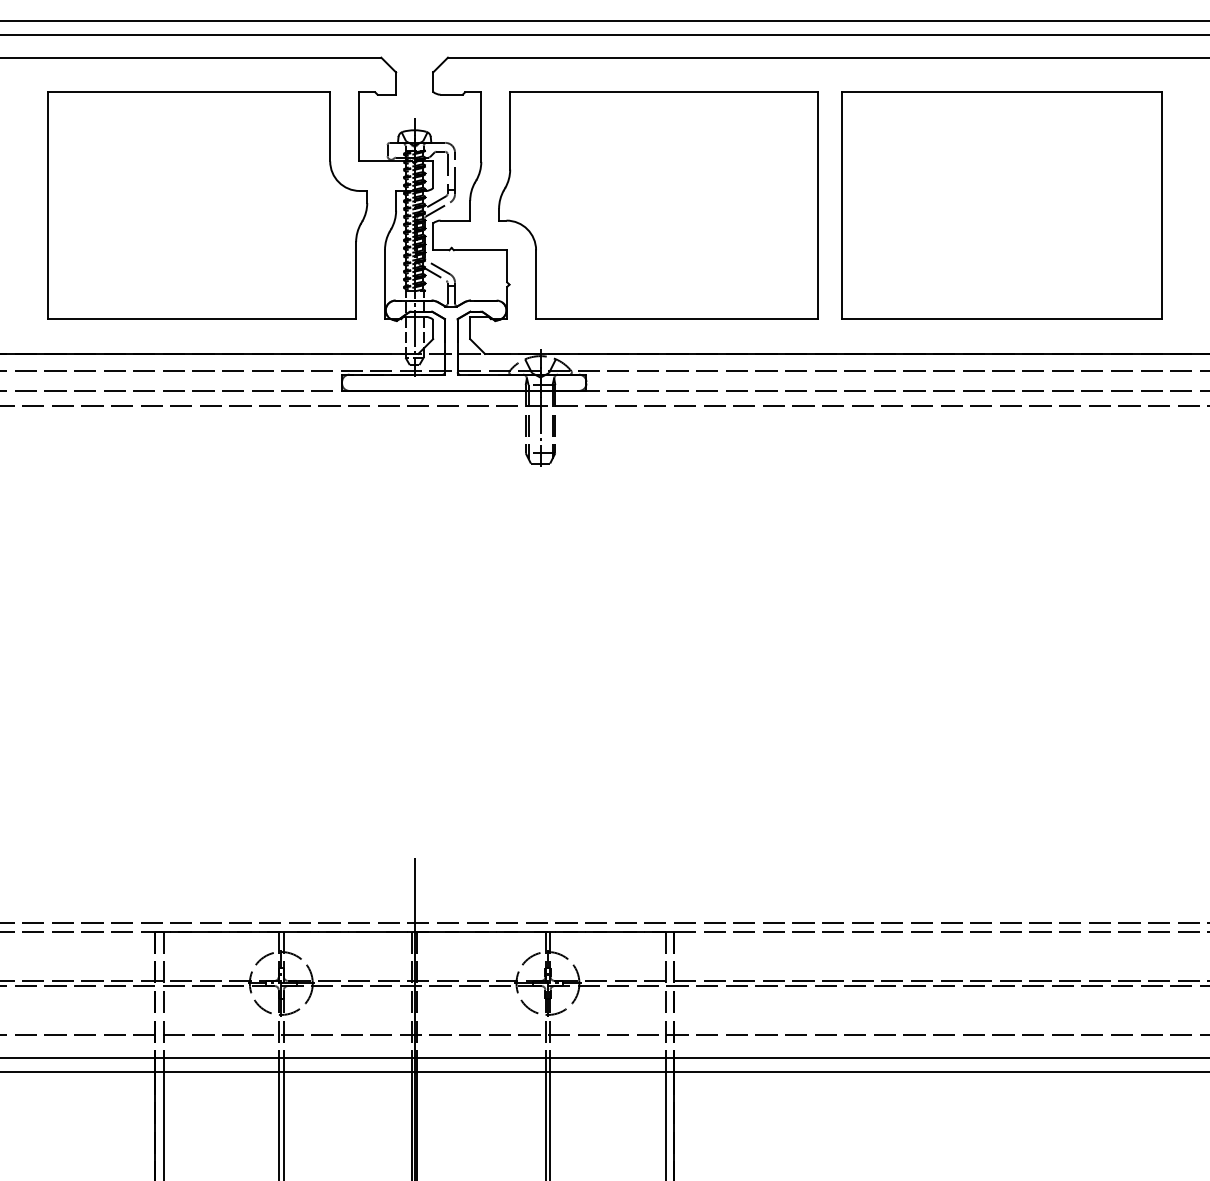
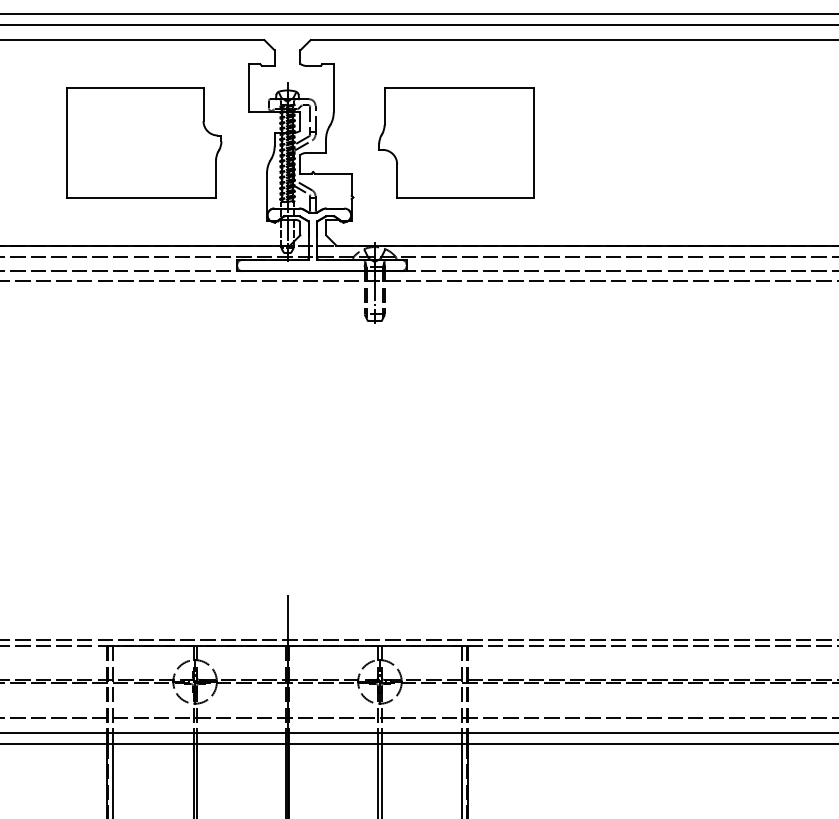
part: (206, 205) -> (143, 142), size x0.7
part: (658, 205) -> (456, 142), size x0.7
part: (1001, 205) -> (694, 142), removed

